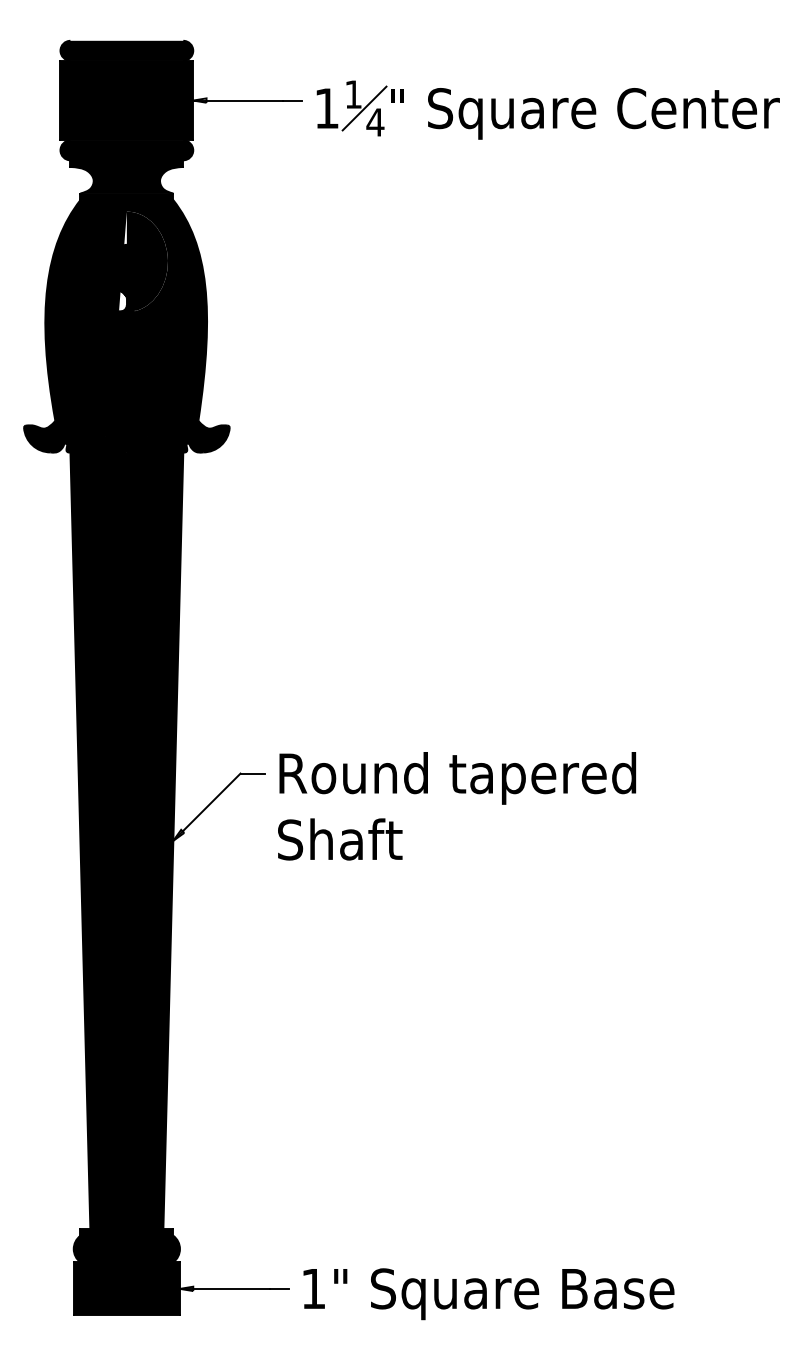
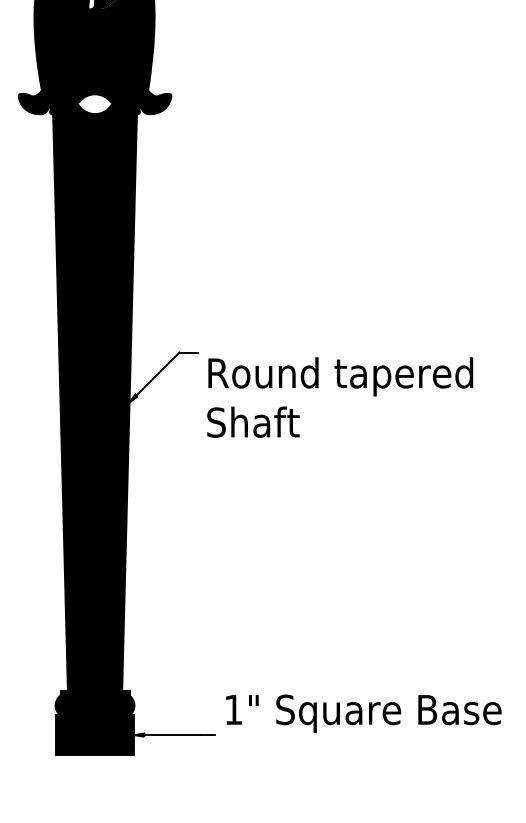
fill: (126, 438) -> (94, 103), removed
text: (457, 806) -> (340, 397), moved
text: (488, 1294) -> (363, 714), moved

